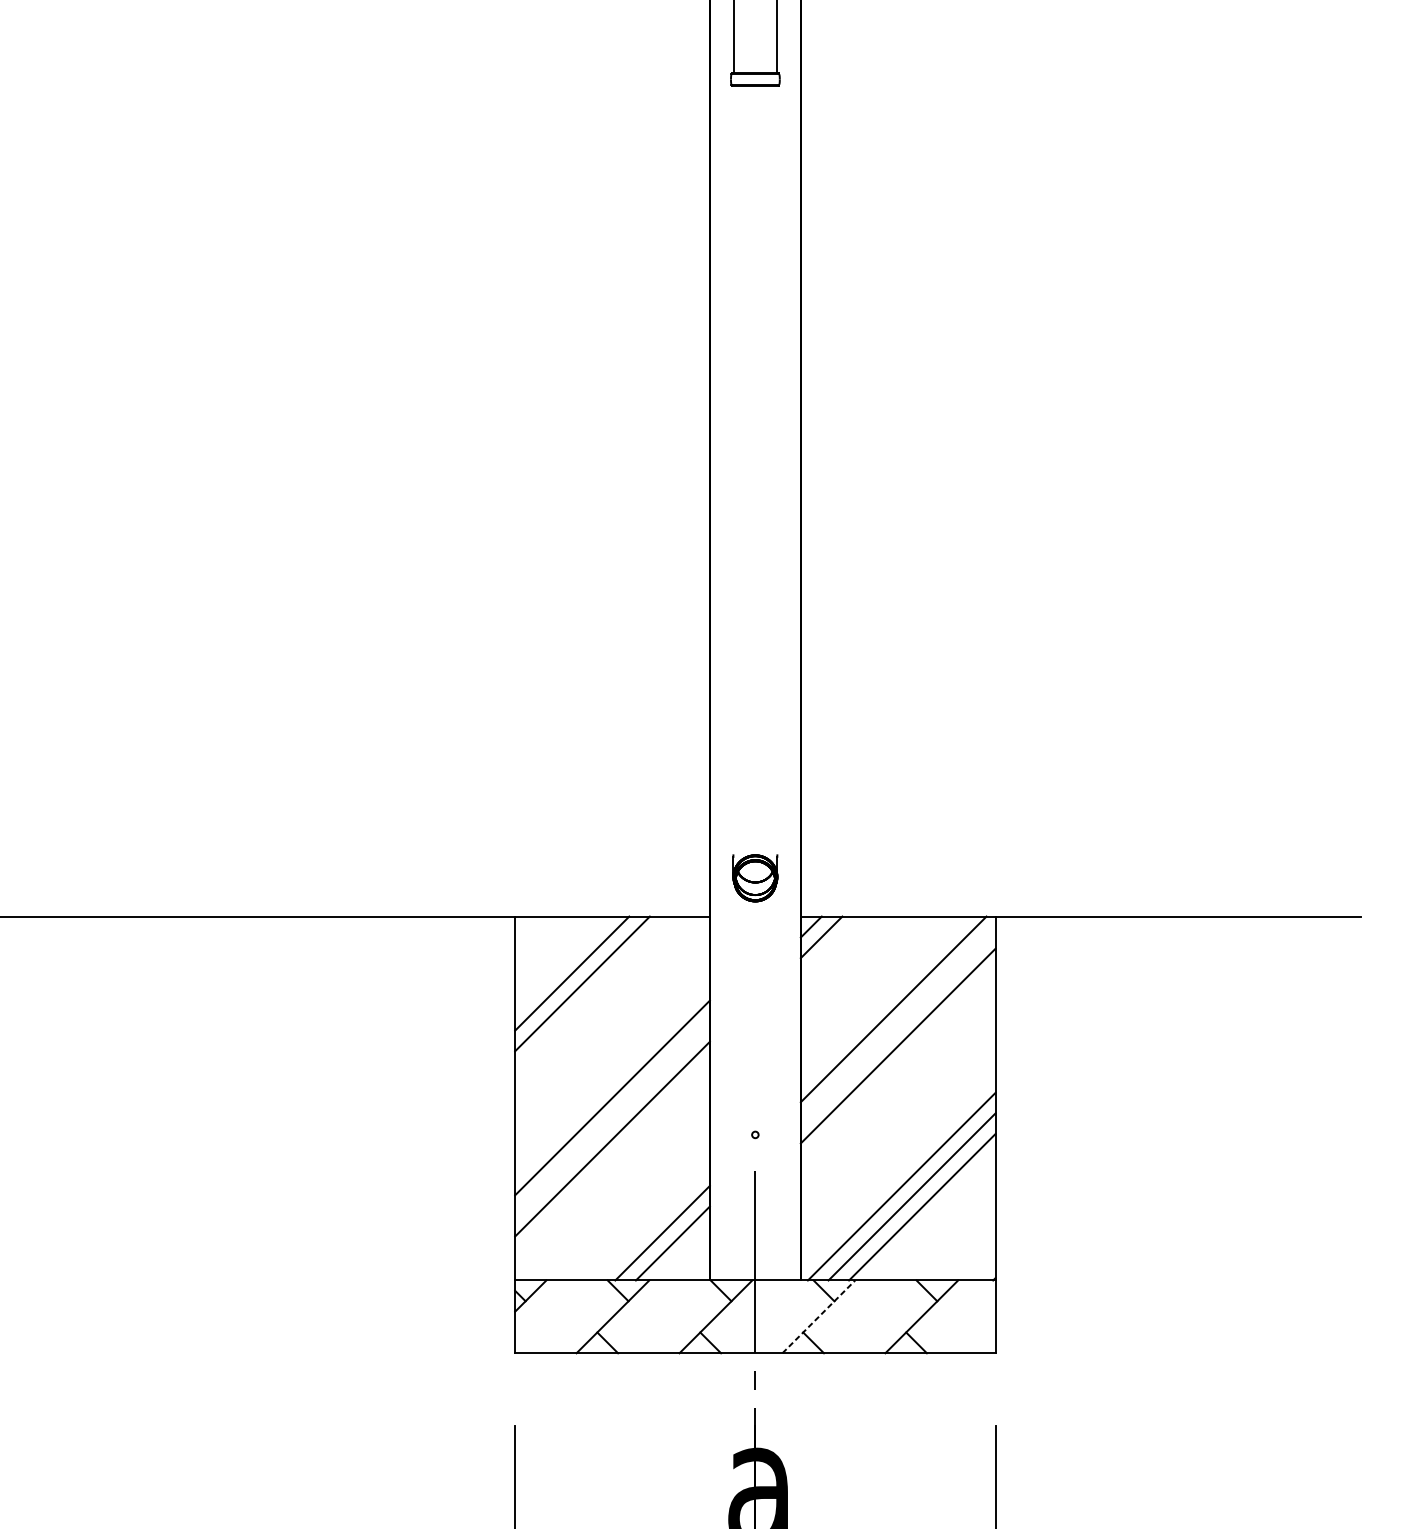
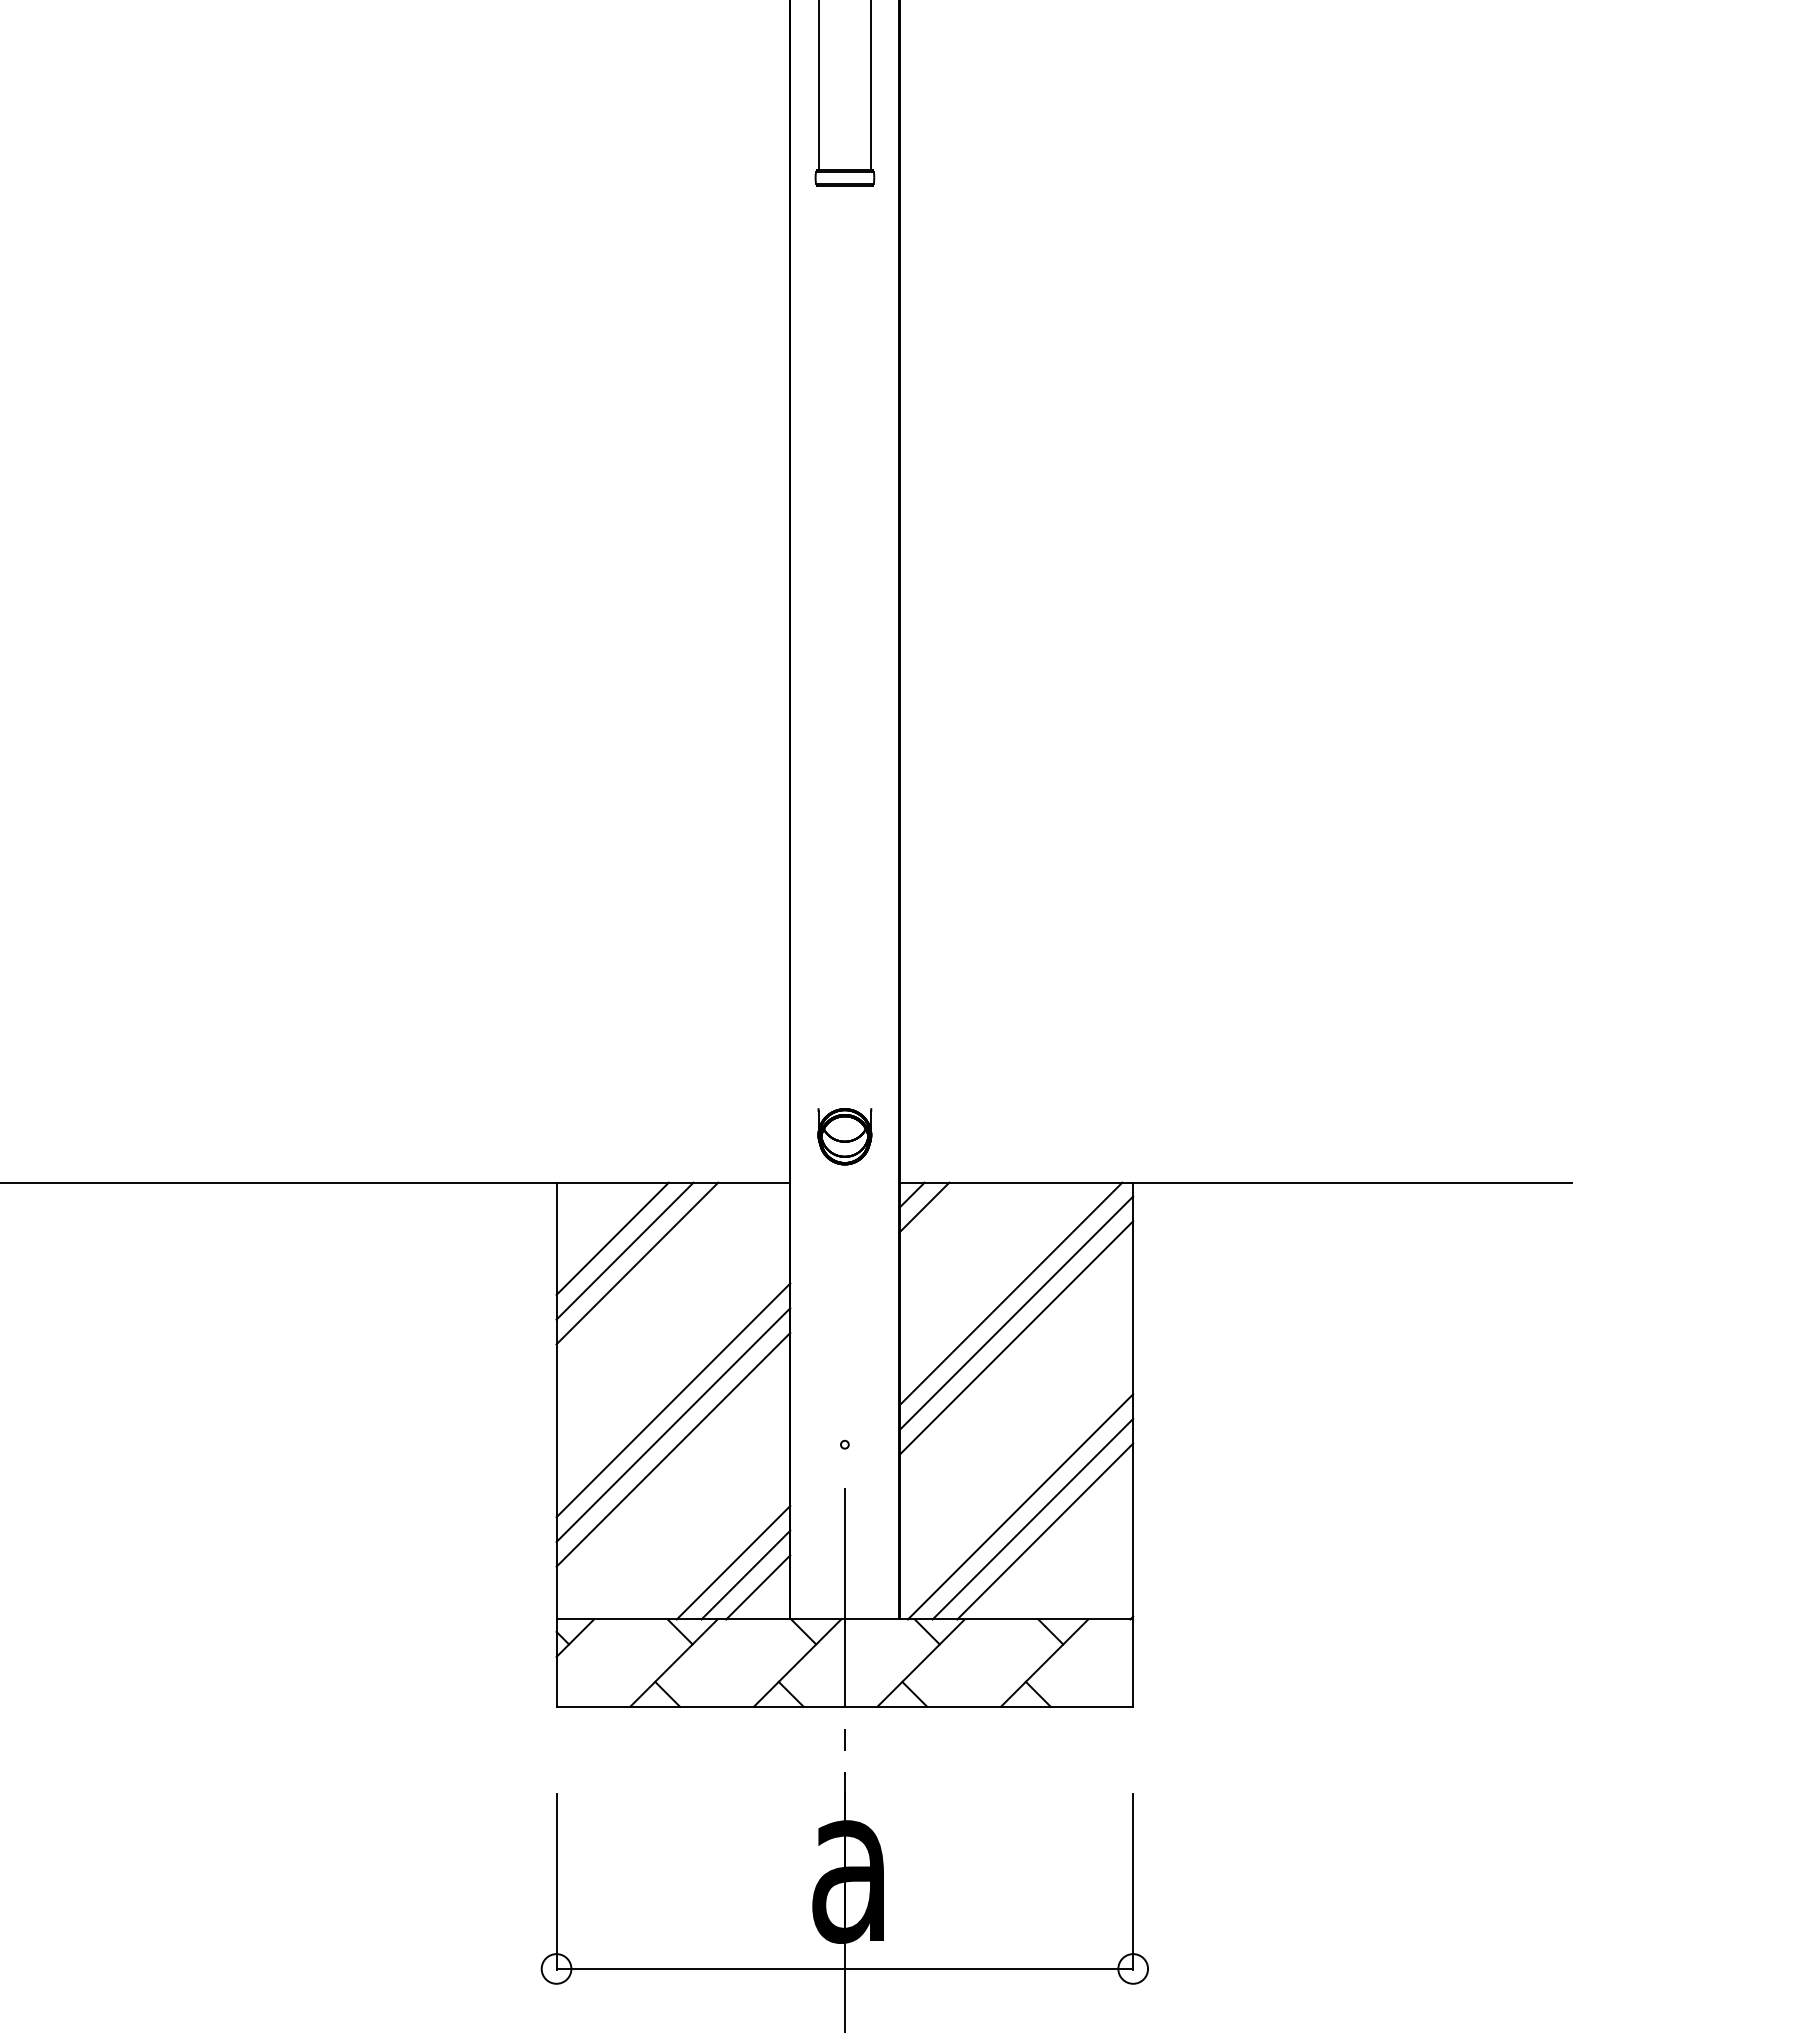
line: (561, 963) -> (612, 1238), added
line: (898, 1025) -> (1016, 1313), added
line: (612, 1118) -> (673, 1424), added
line: (683, 1253) -> (758, 1587), added
line: (819, 1317) -> (921, 1663), dashed -> solid

